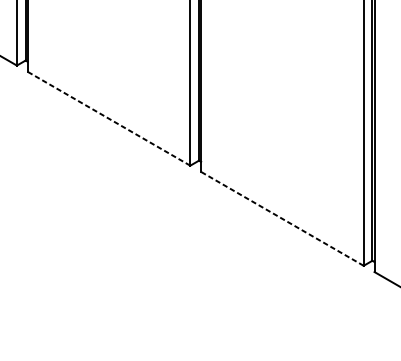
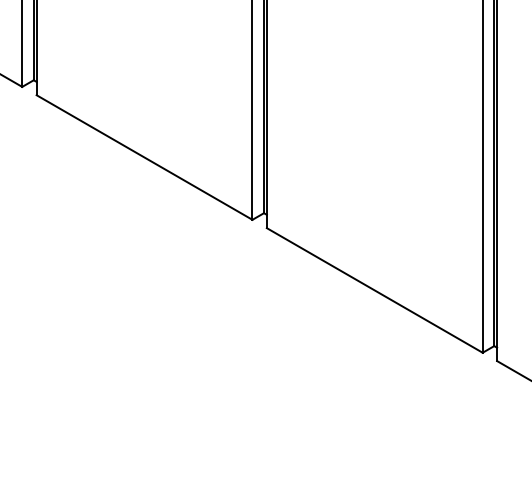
line: (108, 118) -> (144, 157), dashed -> solid
line: (282, 218) -> (374, 290), dashed -> solid

